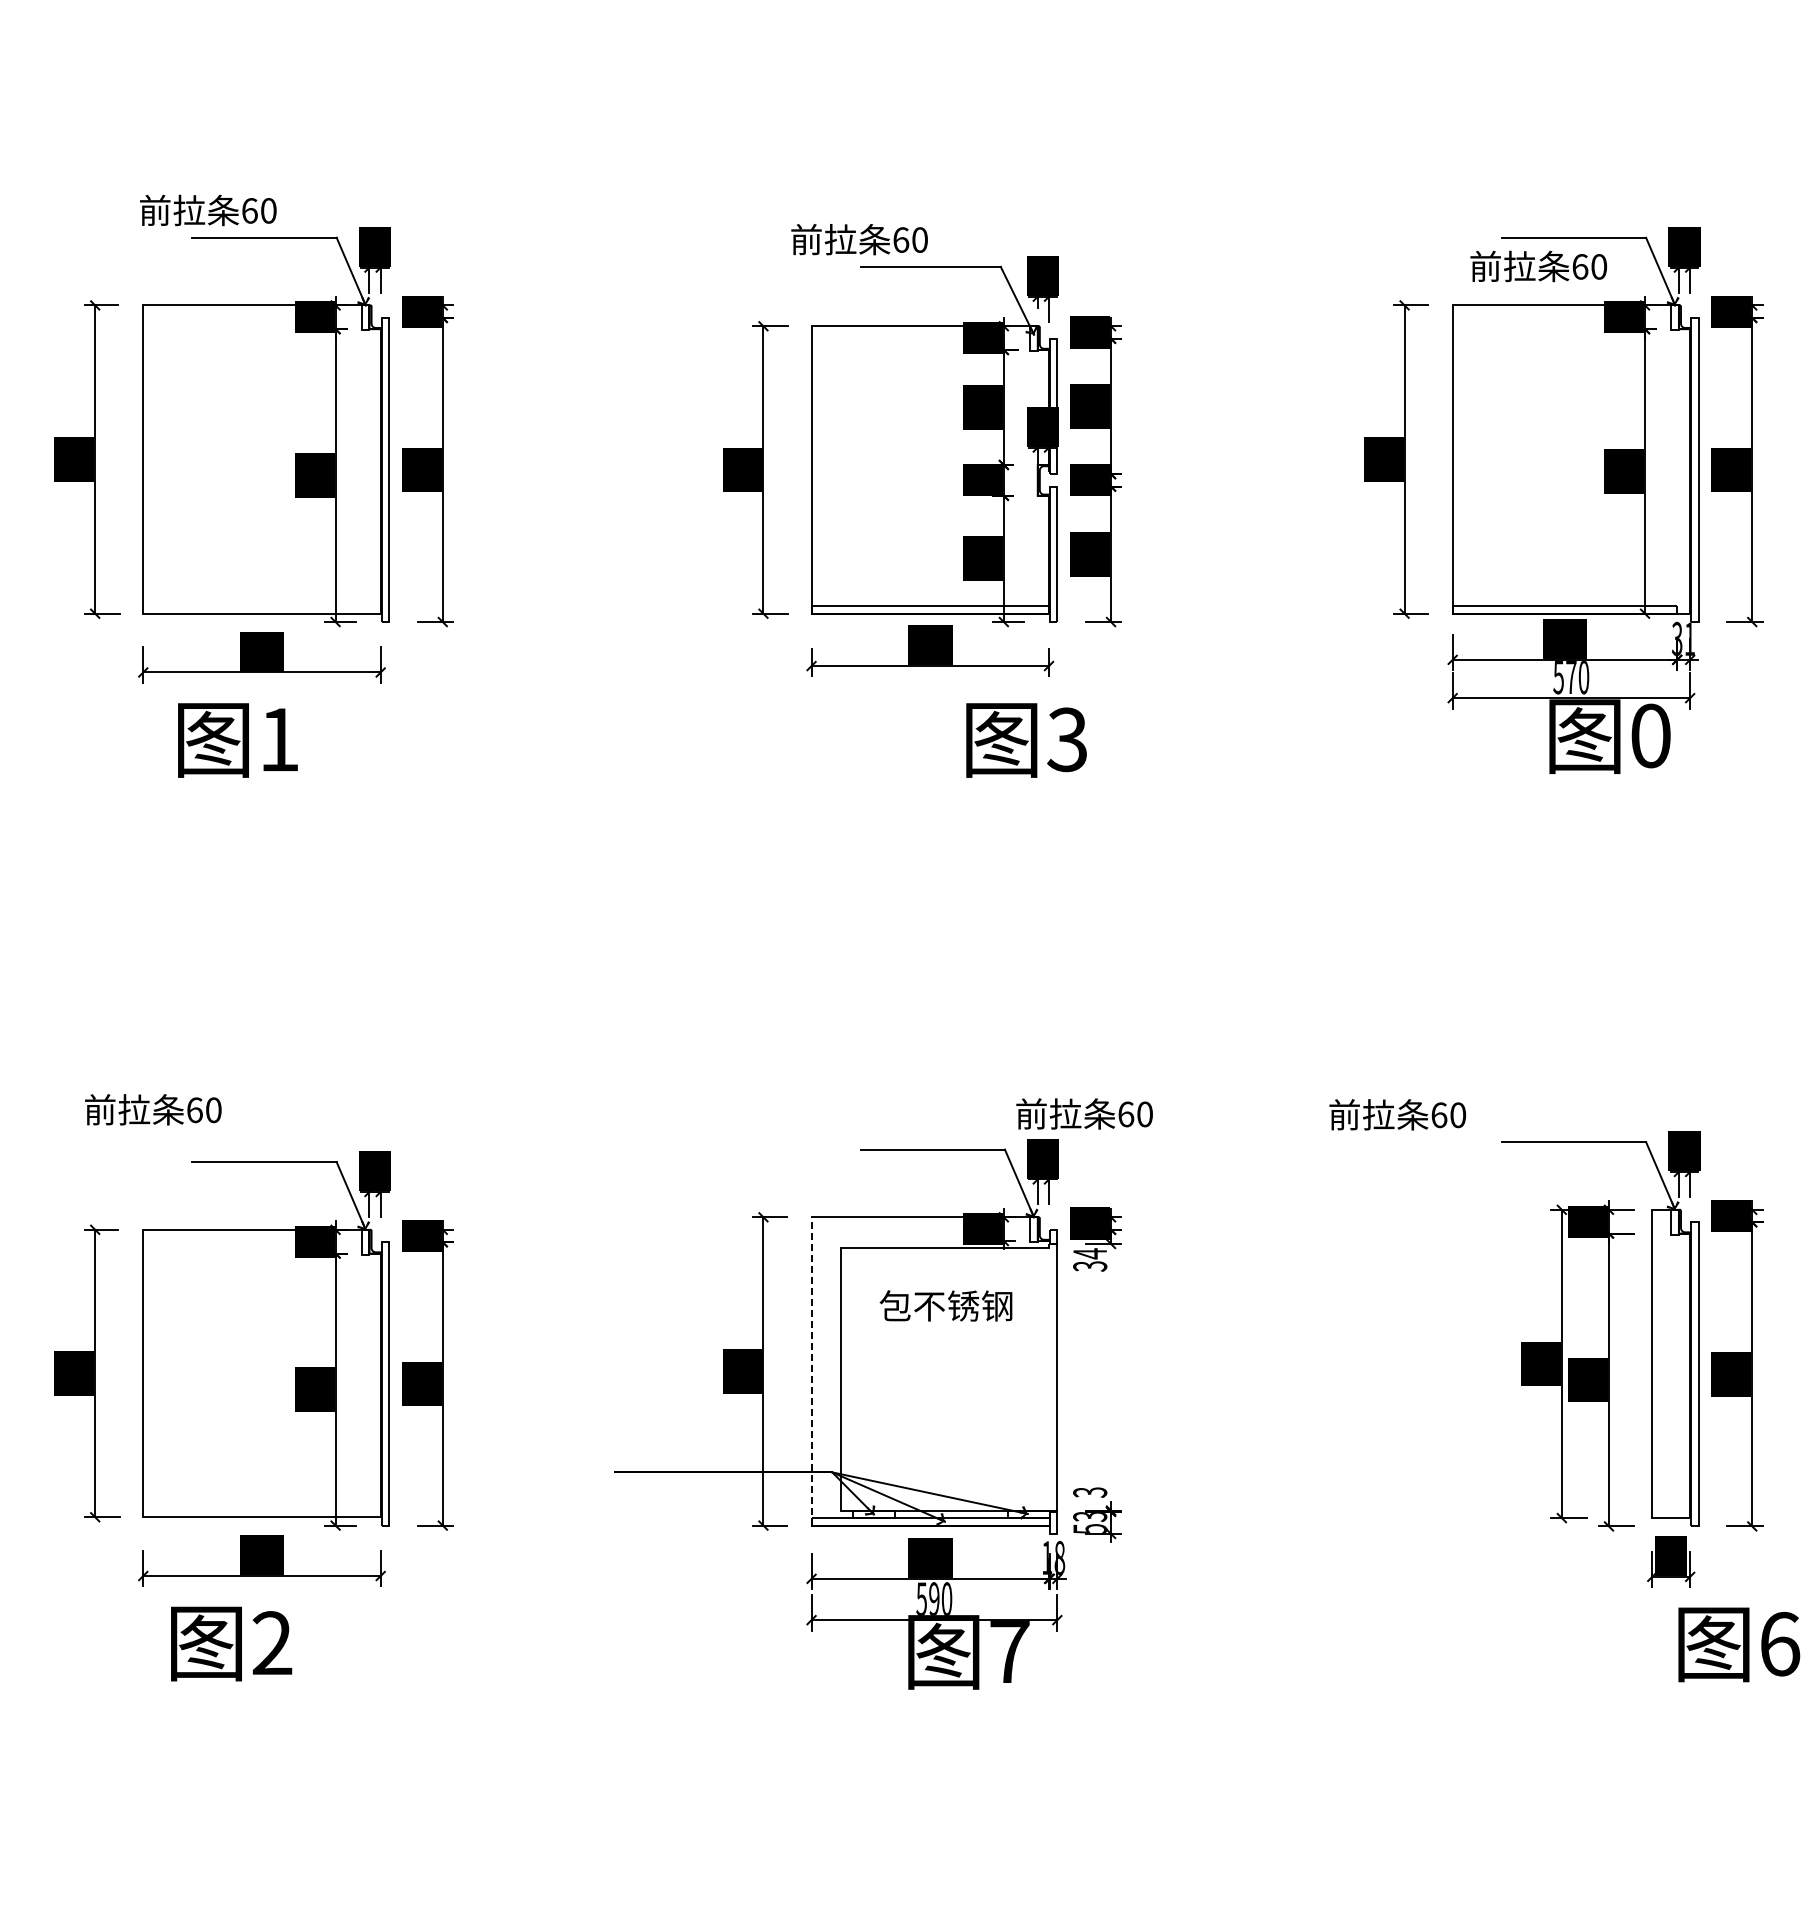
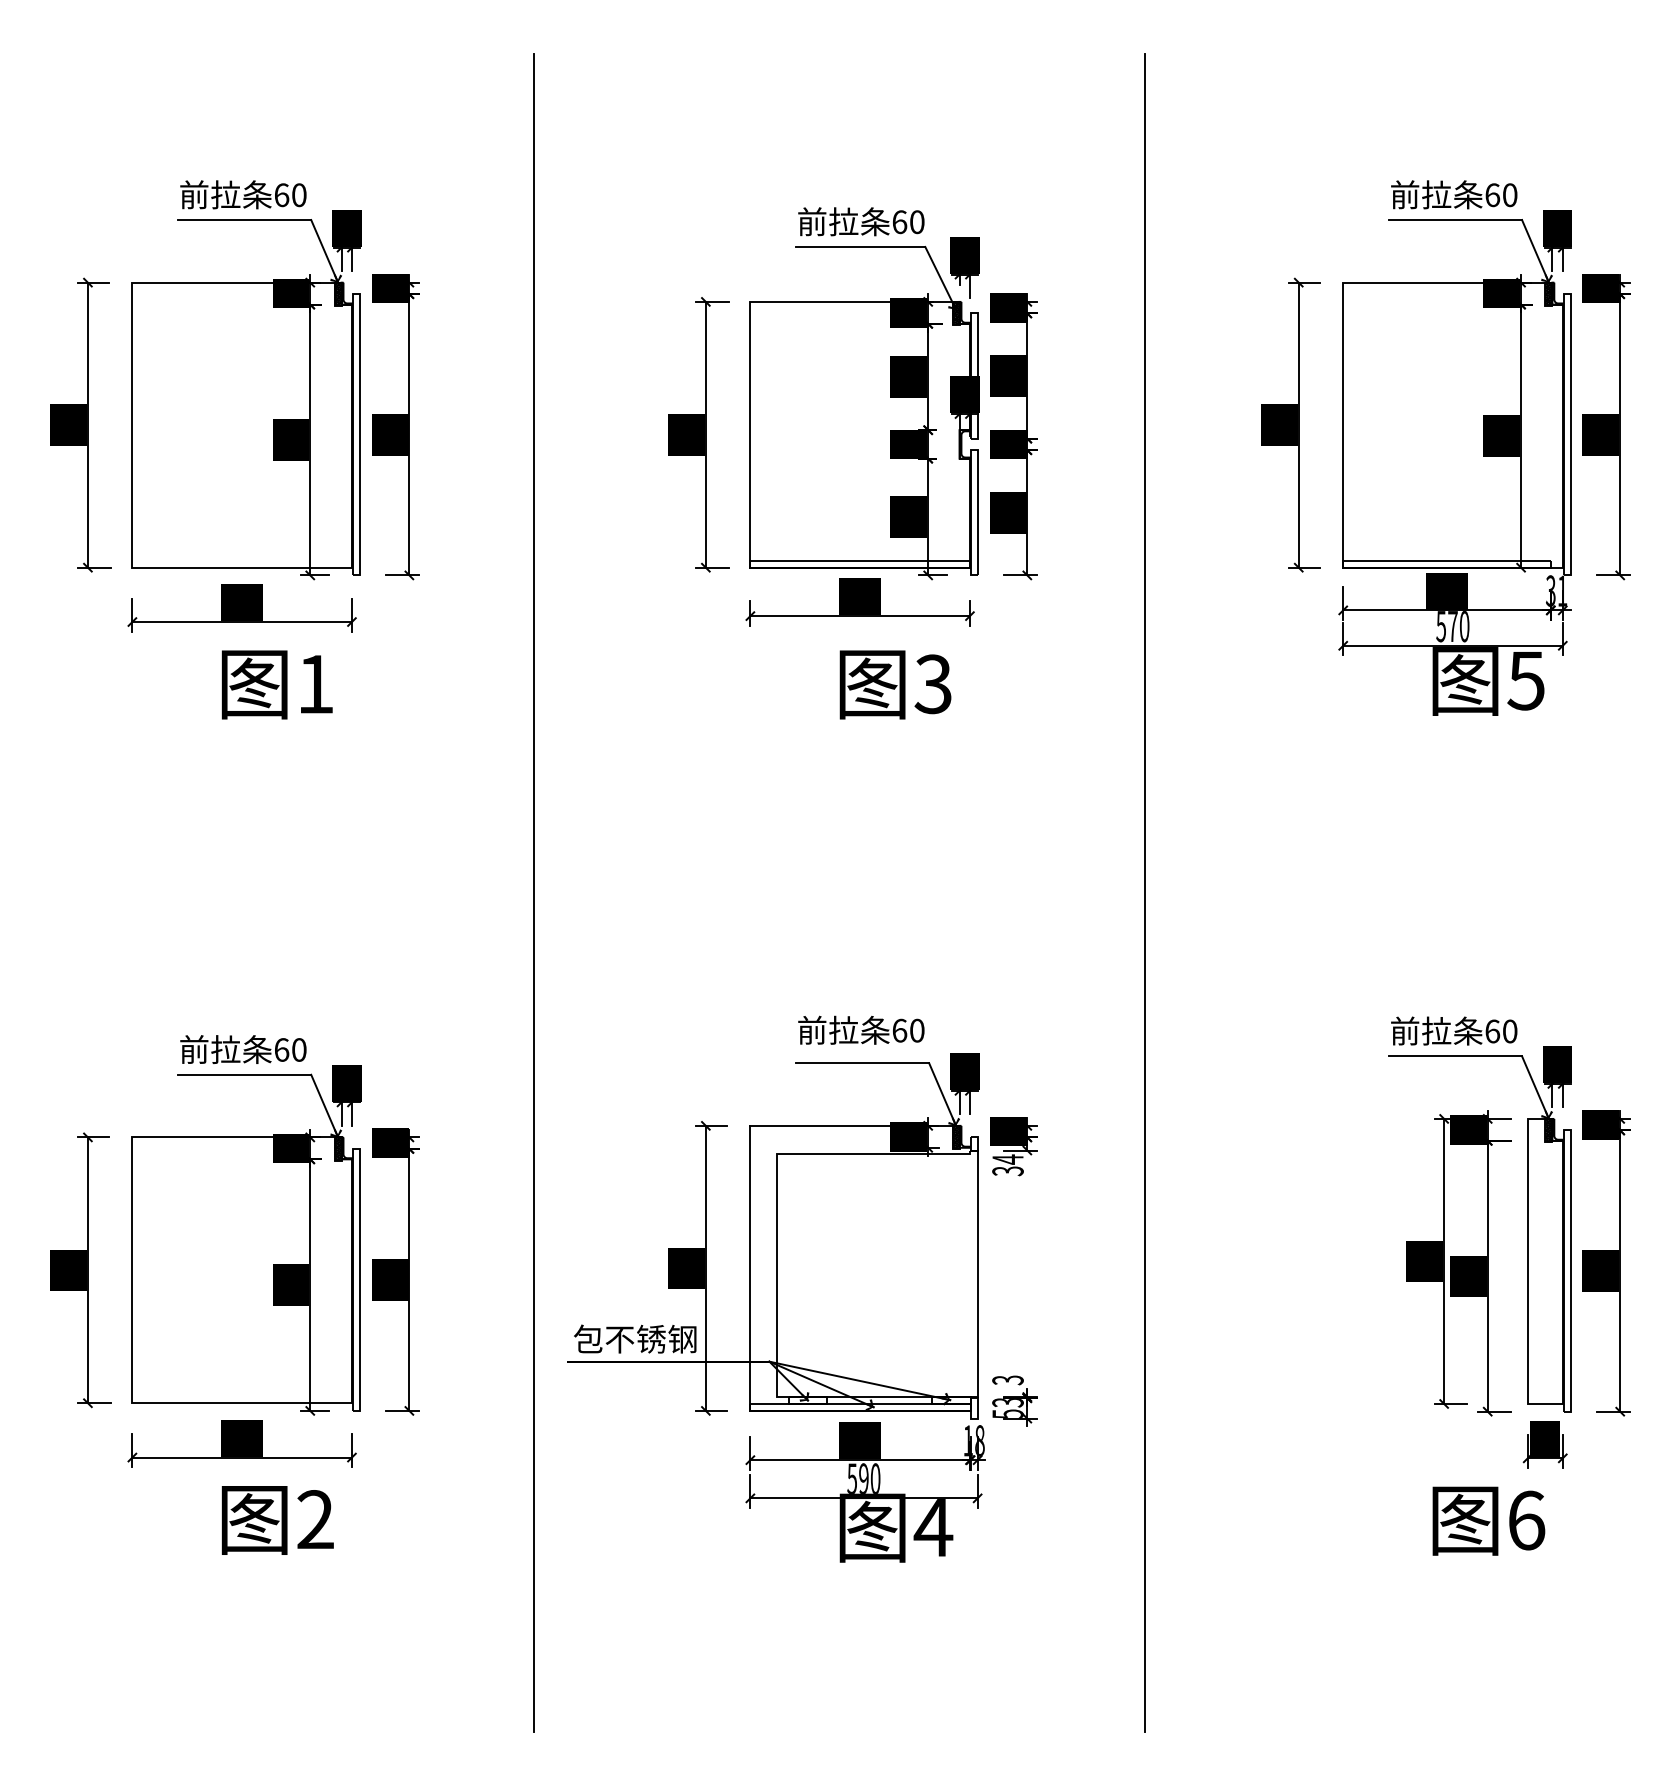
text: (208, 210) -> (243, 194), moved
text: (859, 239) -> (861, 221), moved
text: (1538, 266) -> (1454, 194), moved
hatch: (365, 317) -> (337, 293), added
hatch: (1674, 317) -> (1548, 293), added
hatch: (1033, 338) -> (955, 313), added
text: (1650, 735) -> (1526, 680), 0 -> 5
text: (237, 740) -> (276, 684), moved
text: (1026, 740) -> (895, 684), moved
line: (578, 965) -> (534, 893), added
line: (1238, 965) -> (1145, 893), added
text: (153, 1109) -> (243, 1049), moved
text: (1084, 1113) -> (861, 1029), moved
text: (1397, 1114) -> (1454, 1030), moved
hatch: (1674, 1221) -> (1548, 1129), added
hatch: (1033, 1229) -> (955, 1137), added
hatch: (365, 1241) -> (337, 1148), added
text: (945, 1305) -> (634, 1338), moved
line: (811, 1370) -> (750, 1267), dashed -> solid
text: (231, 1643) -> (277, 1519), moved
text: (1739, 1644) -> (1489, 1520), moved
text: (1009, 1651) -> (933, 1527), 7 -> 4

